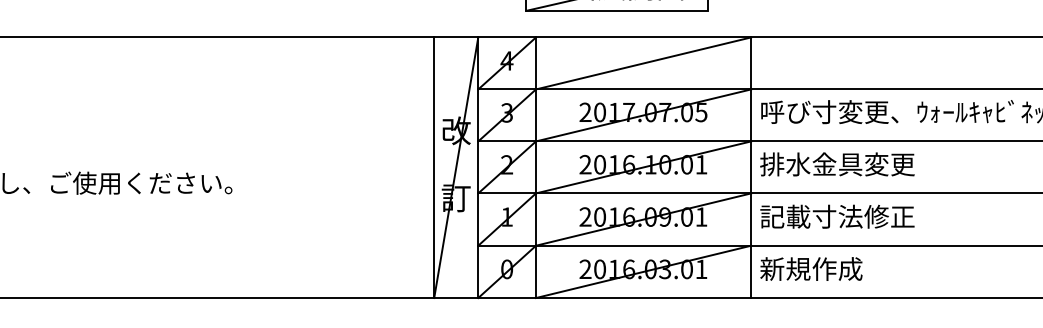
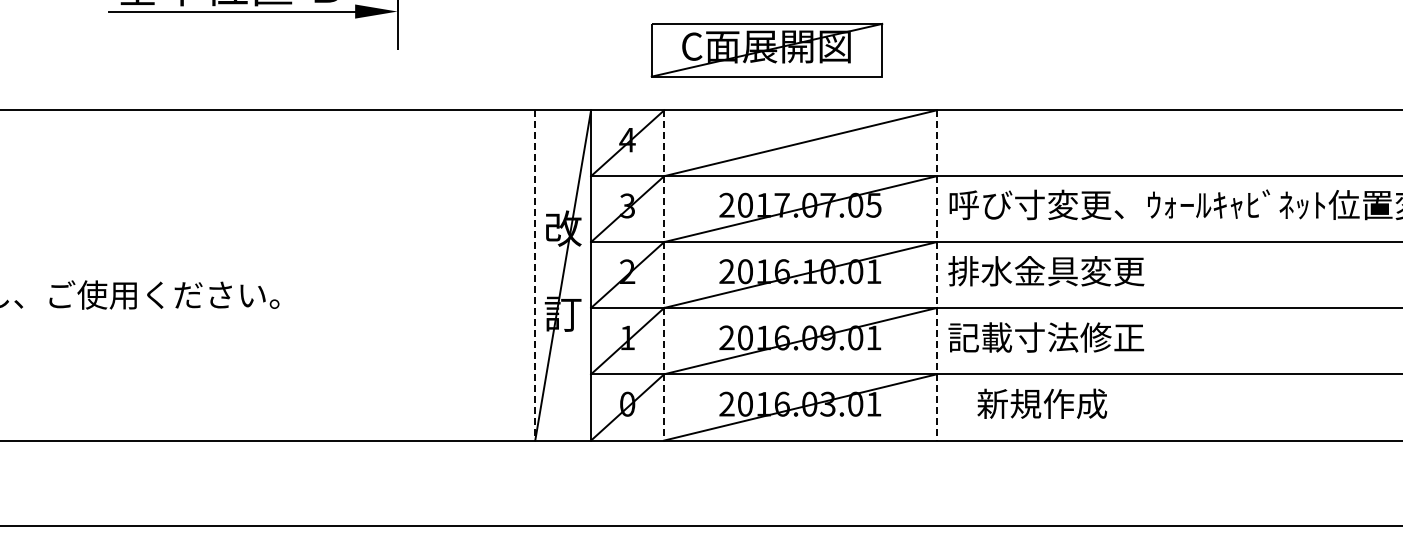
line: (434, 167) -> (535, 275), solid -> dashed
line: (536, 167) -> (664, 275), solid -> dashed
line: (750, 167) -> (936, 275), solid -> dashed
text: (811, 268) -> (1042, 403), moved

